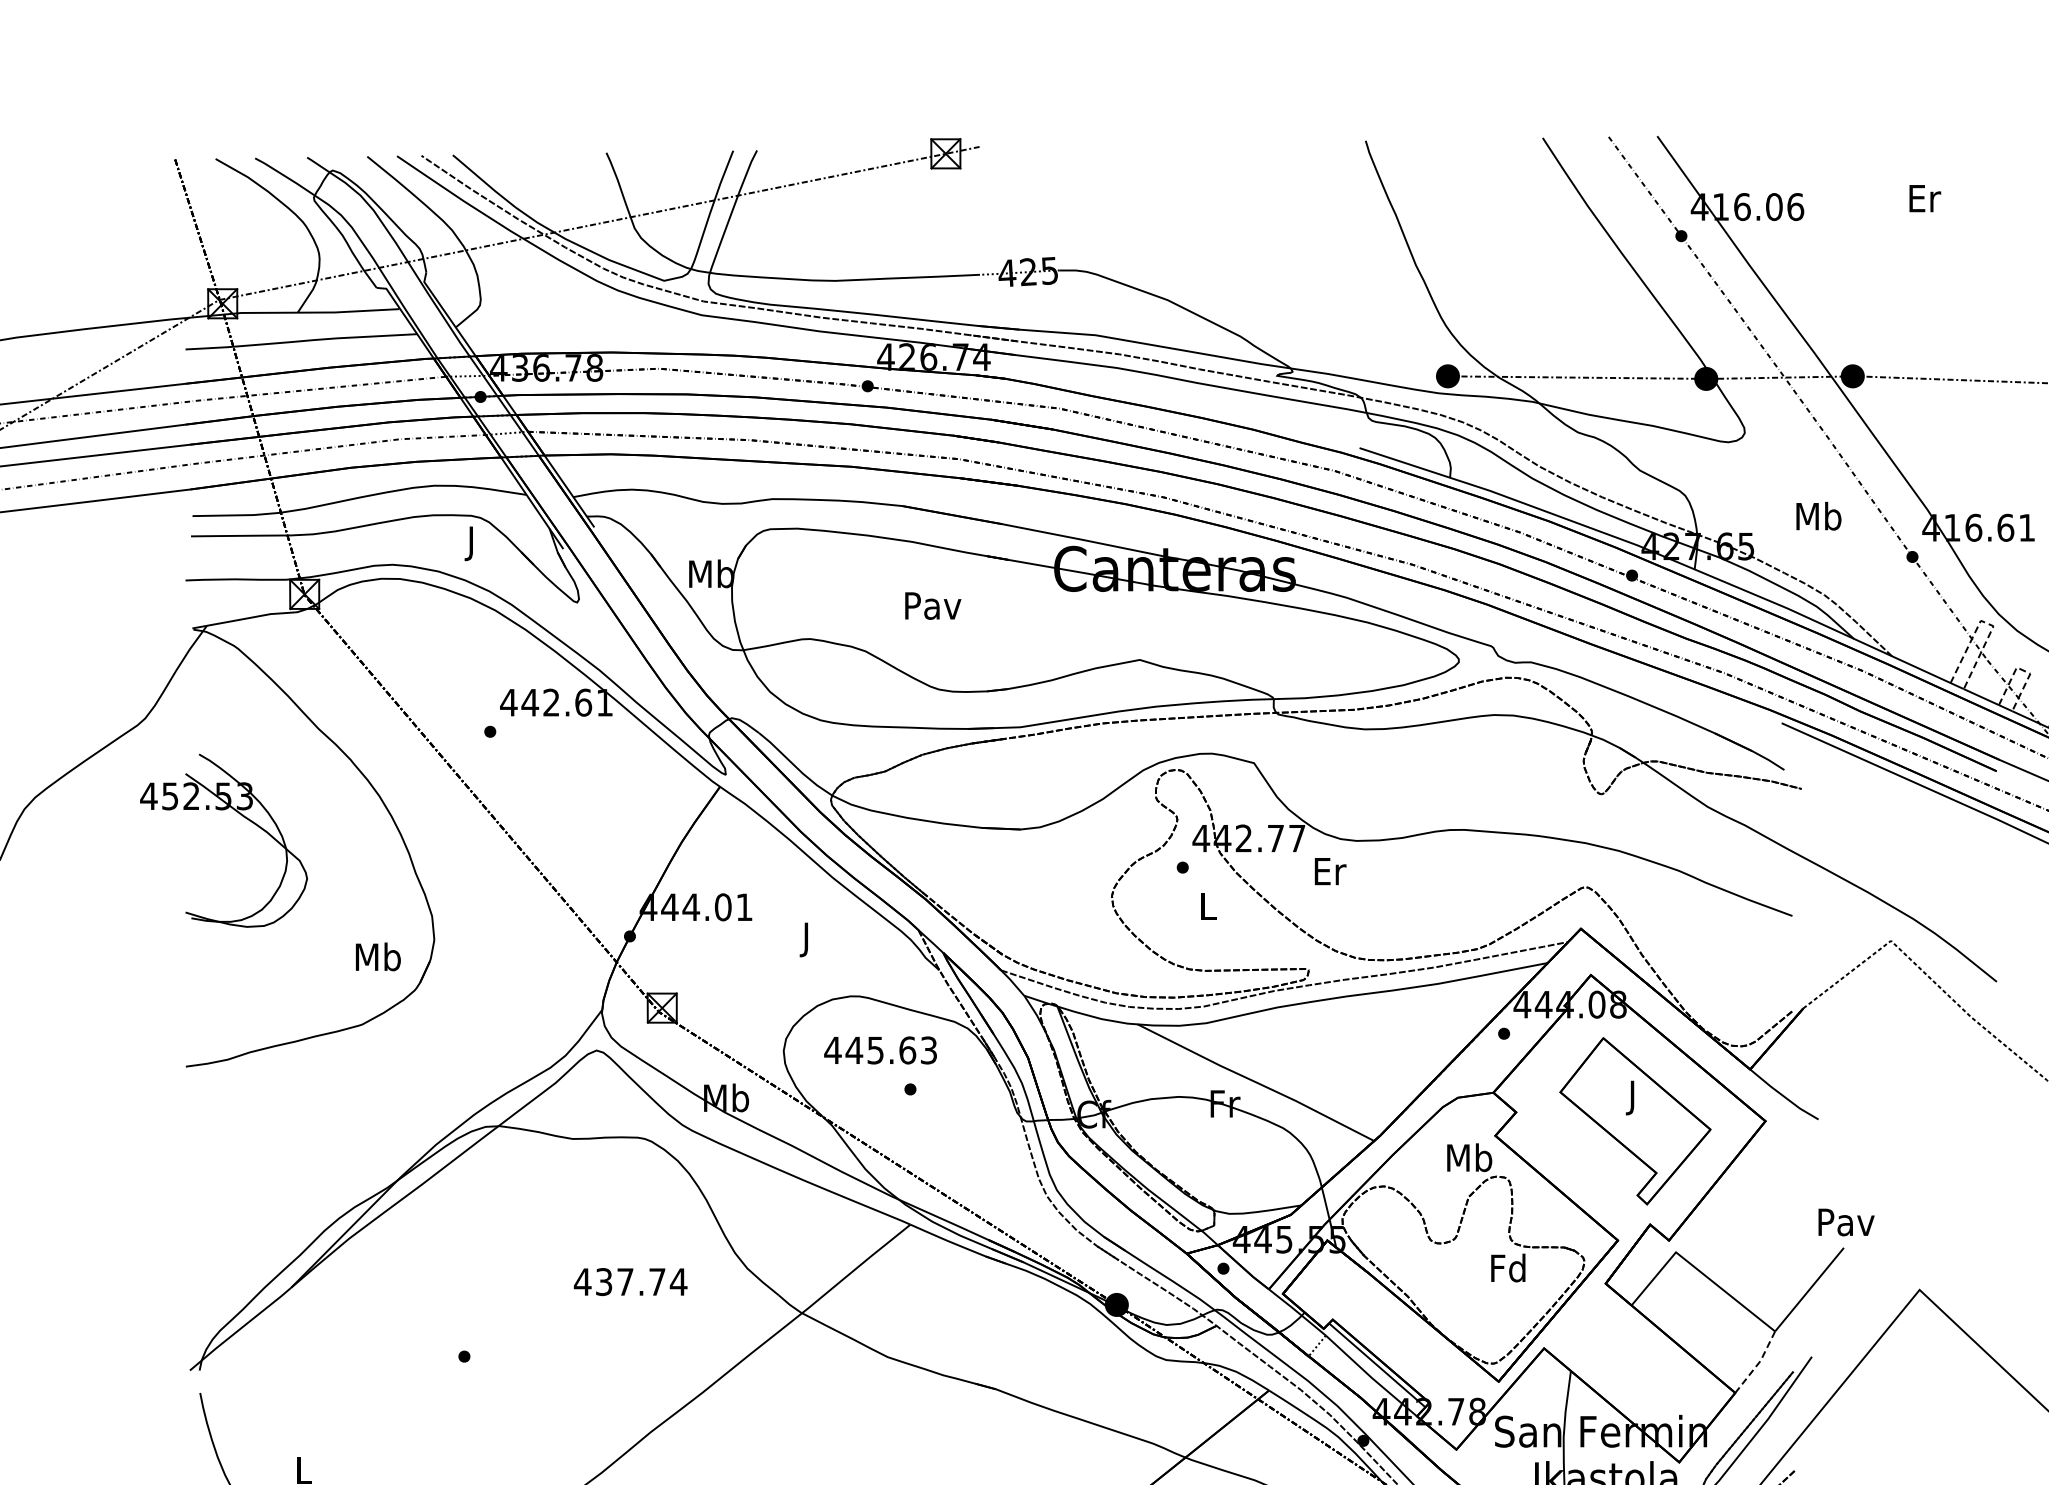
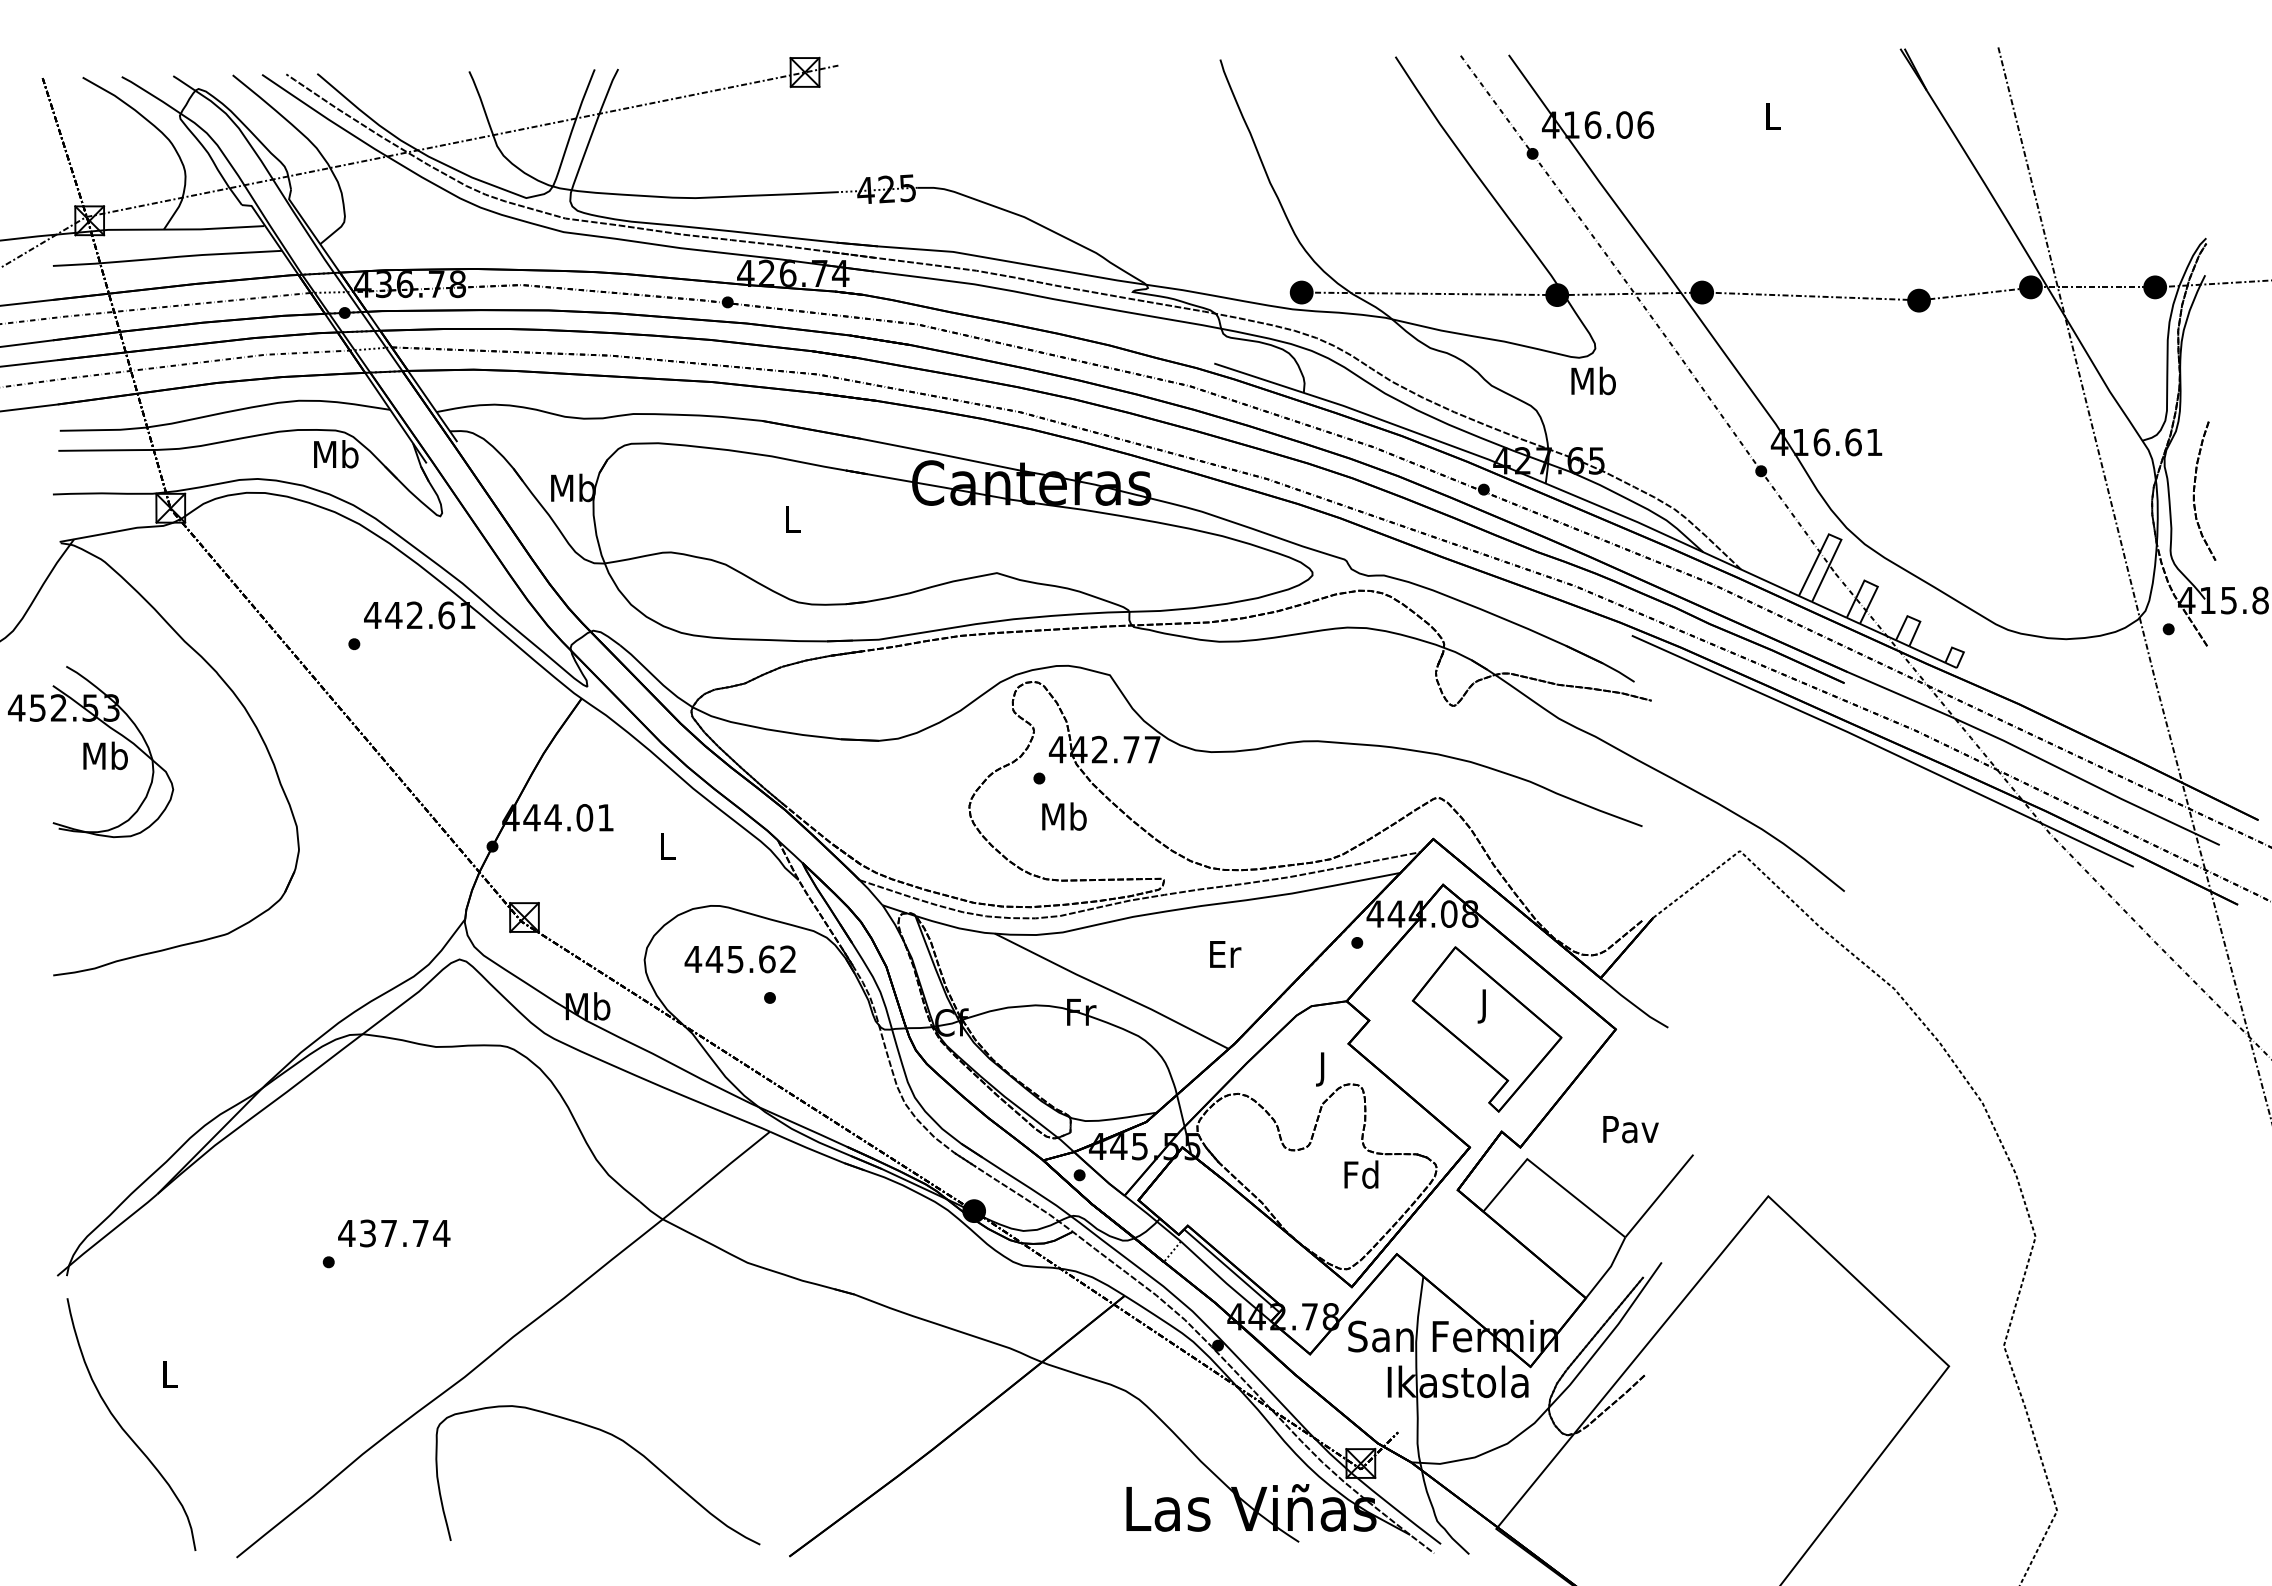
text: (1924, 198) -> (1773, 116), Er -> L
text: (1818, 515) -> (1593, 380), moved
text: (472, 543) -> (336, 457), J -> Mb
text: (933, 605) -> (792, 519), Pav -> L
line: (1987, 623) -> (1835, 537), dashed -> solid
line: (2023, 670) -> (1871, 583), dashed -> solid
text: (1330, 871) -> (1225, 954), moved
text: (1208, 905) -> (1064, 816), L -> Mb
text: (806, 940) -> (667, 850), J -> L
text: (378, 956) -> (105, 755), moved
text: (929, 1050) -> (788, 959), 445.63 -> 445.62
text: (1469, 1160) -> (1323, 1068), Mb -> J
text: (1846, 1222) -> (1630, 1129), moved
text: (630, 1282) -> (394, 1233), moved
line: (1758, 1363) -> (1608, 1269), dashed -> solid

